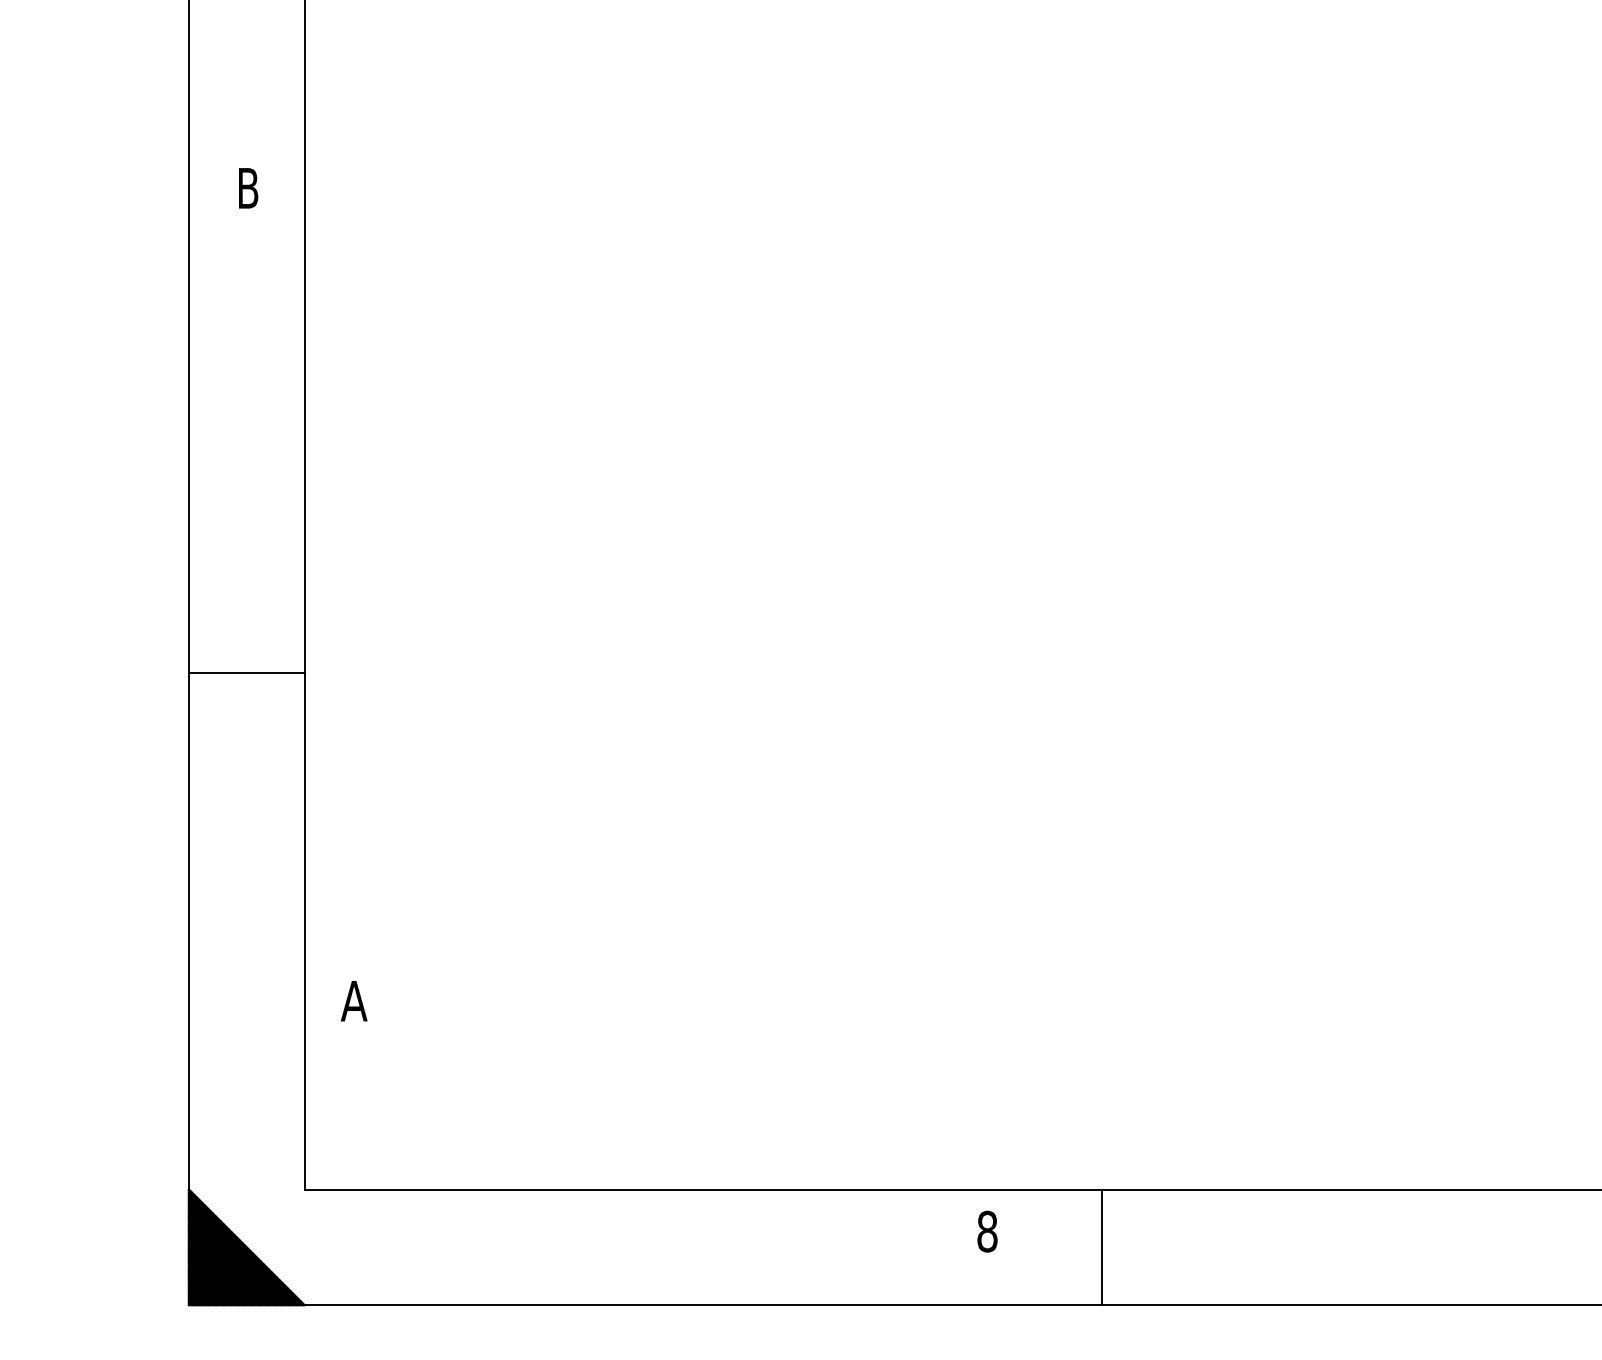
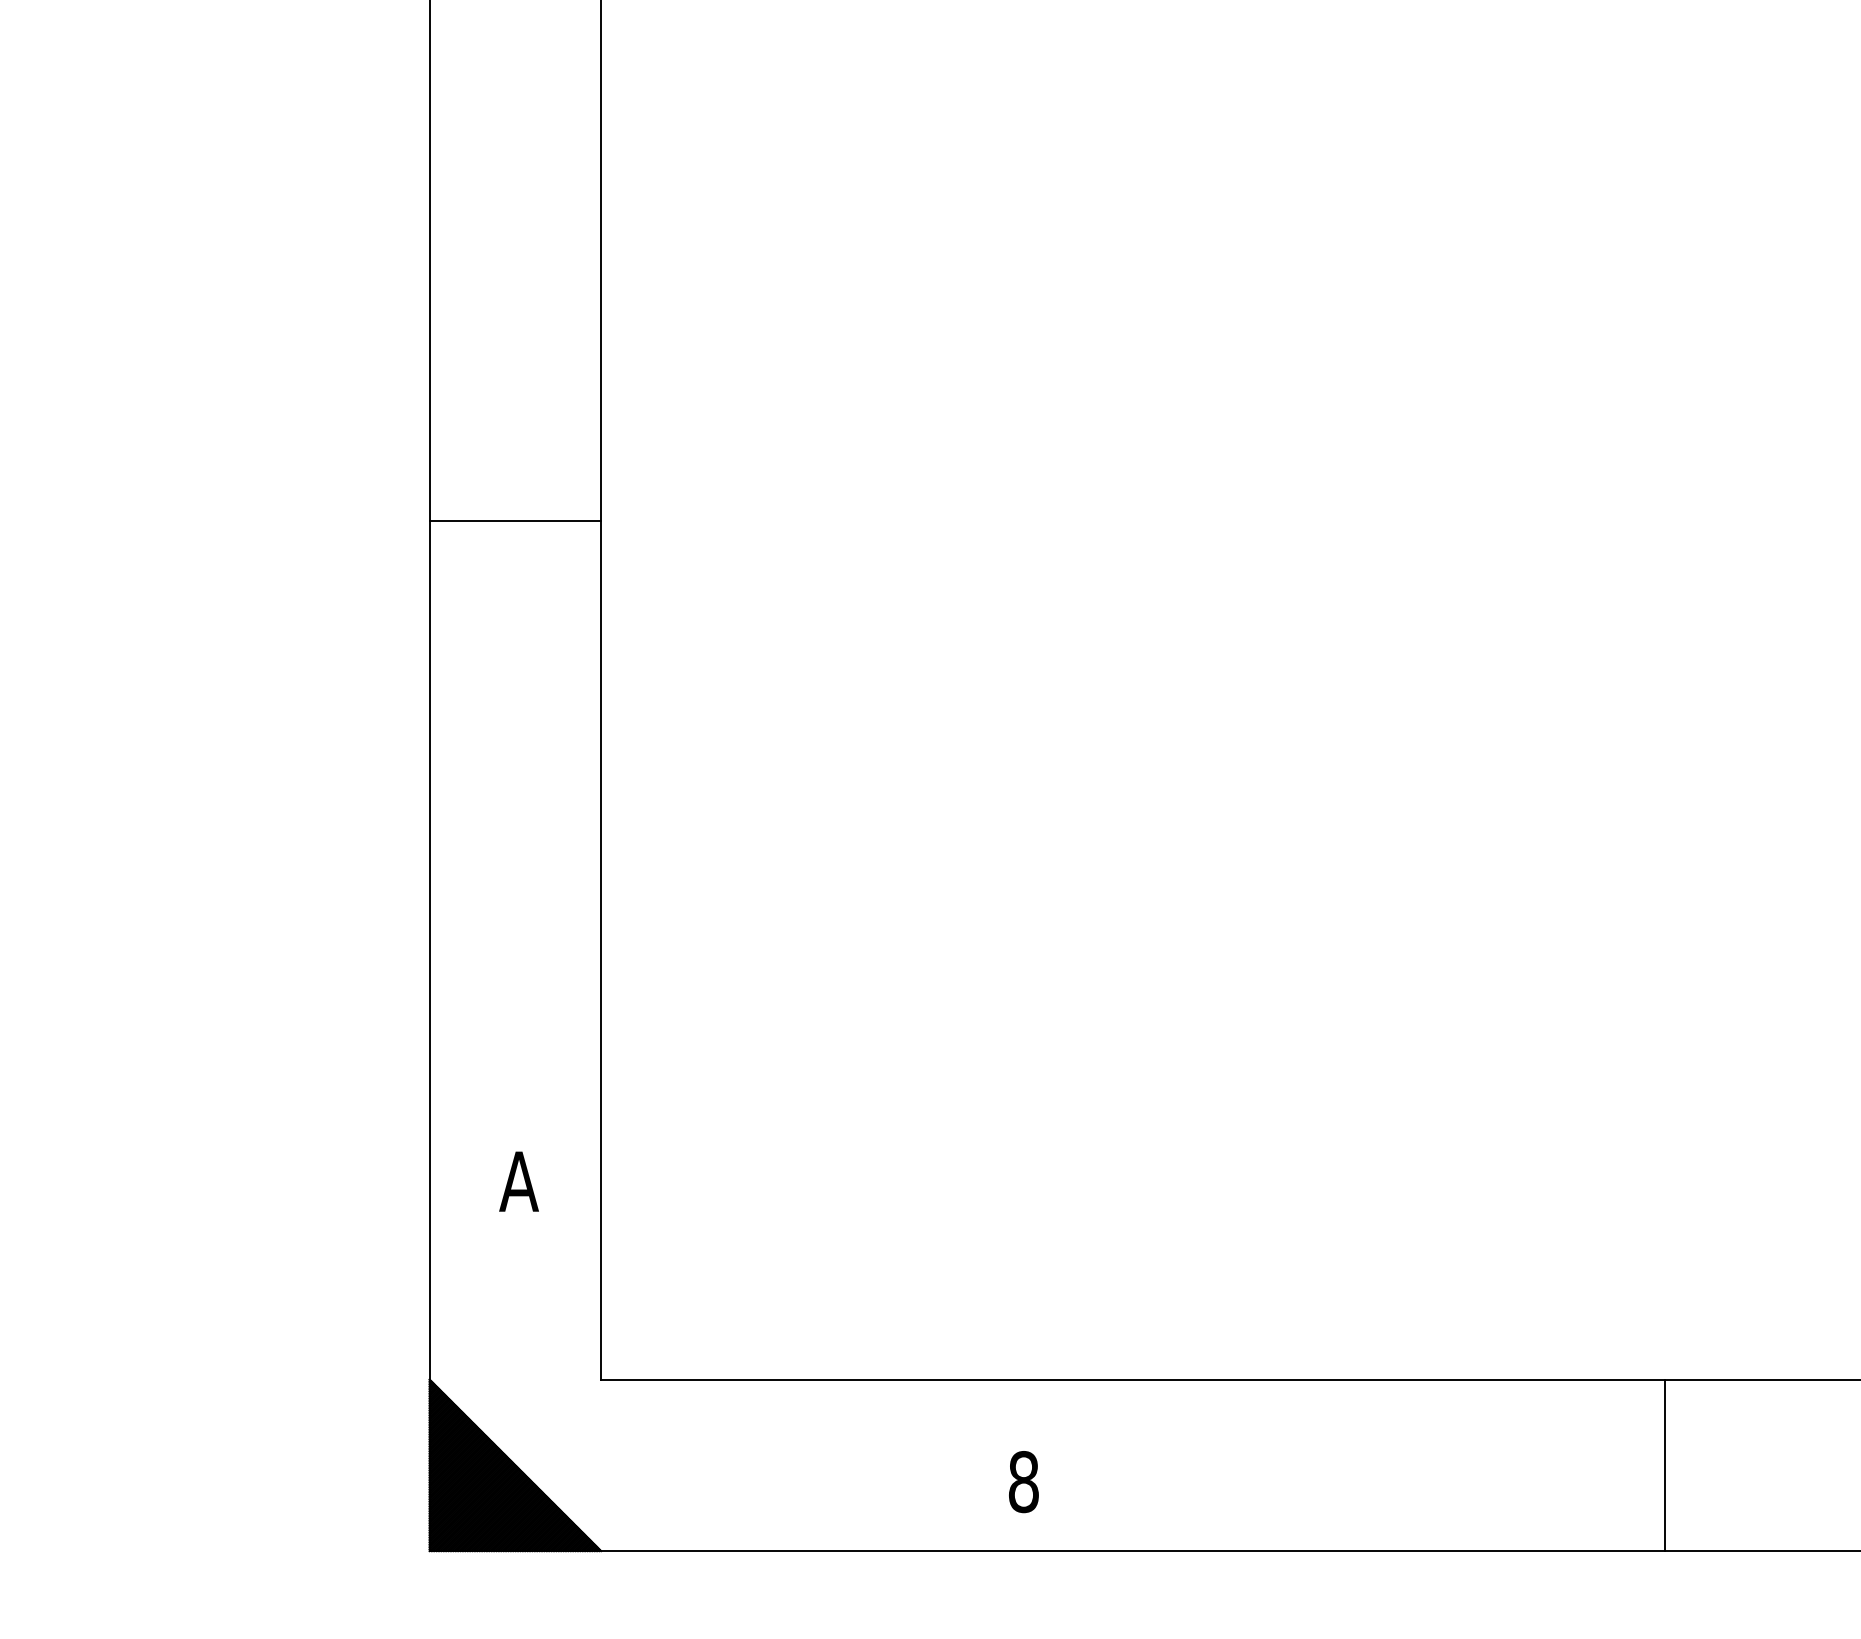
line: (246, 673) -> (515, 522), moved
text: (353, 1001) -> (518, 1182), moved
text: (987, 1231) -> (1023, 1481), moved
line: (1101, 1247) -> (1664, 1465), moved

